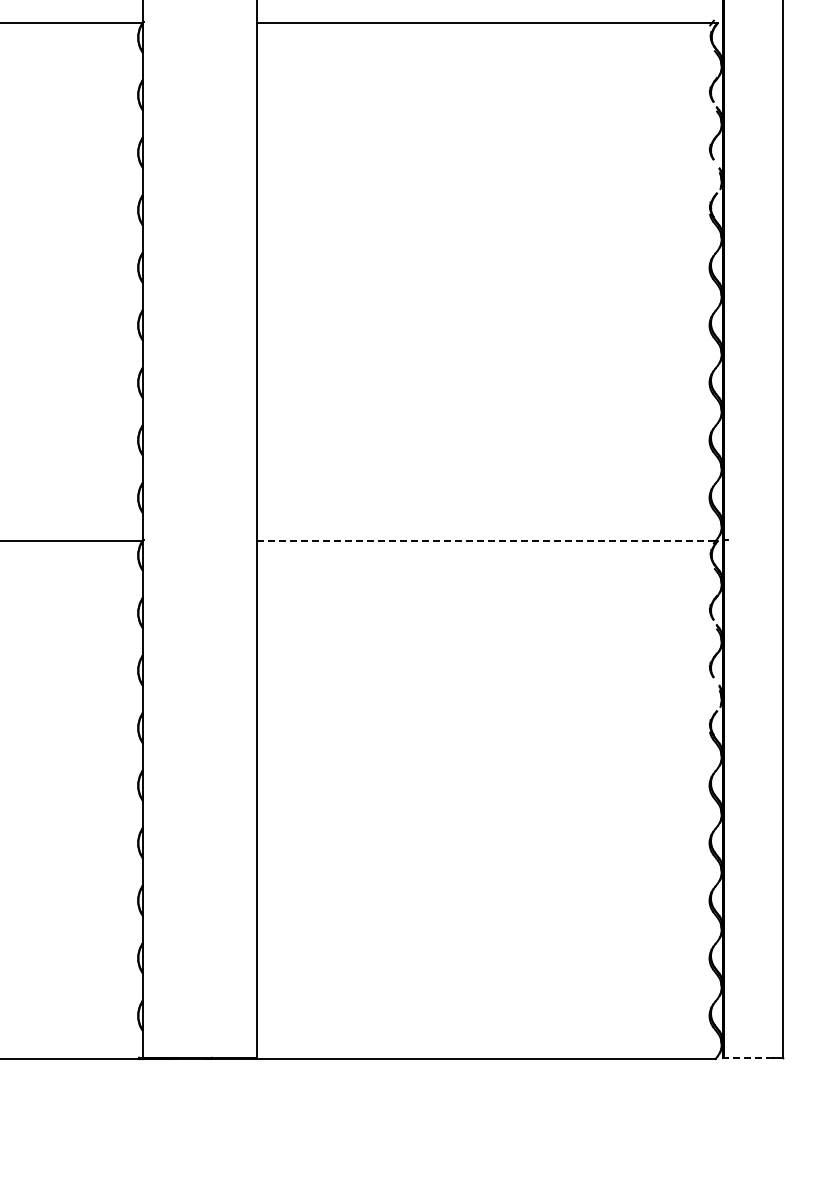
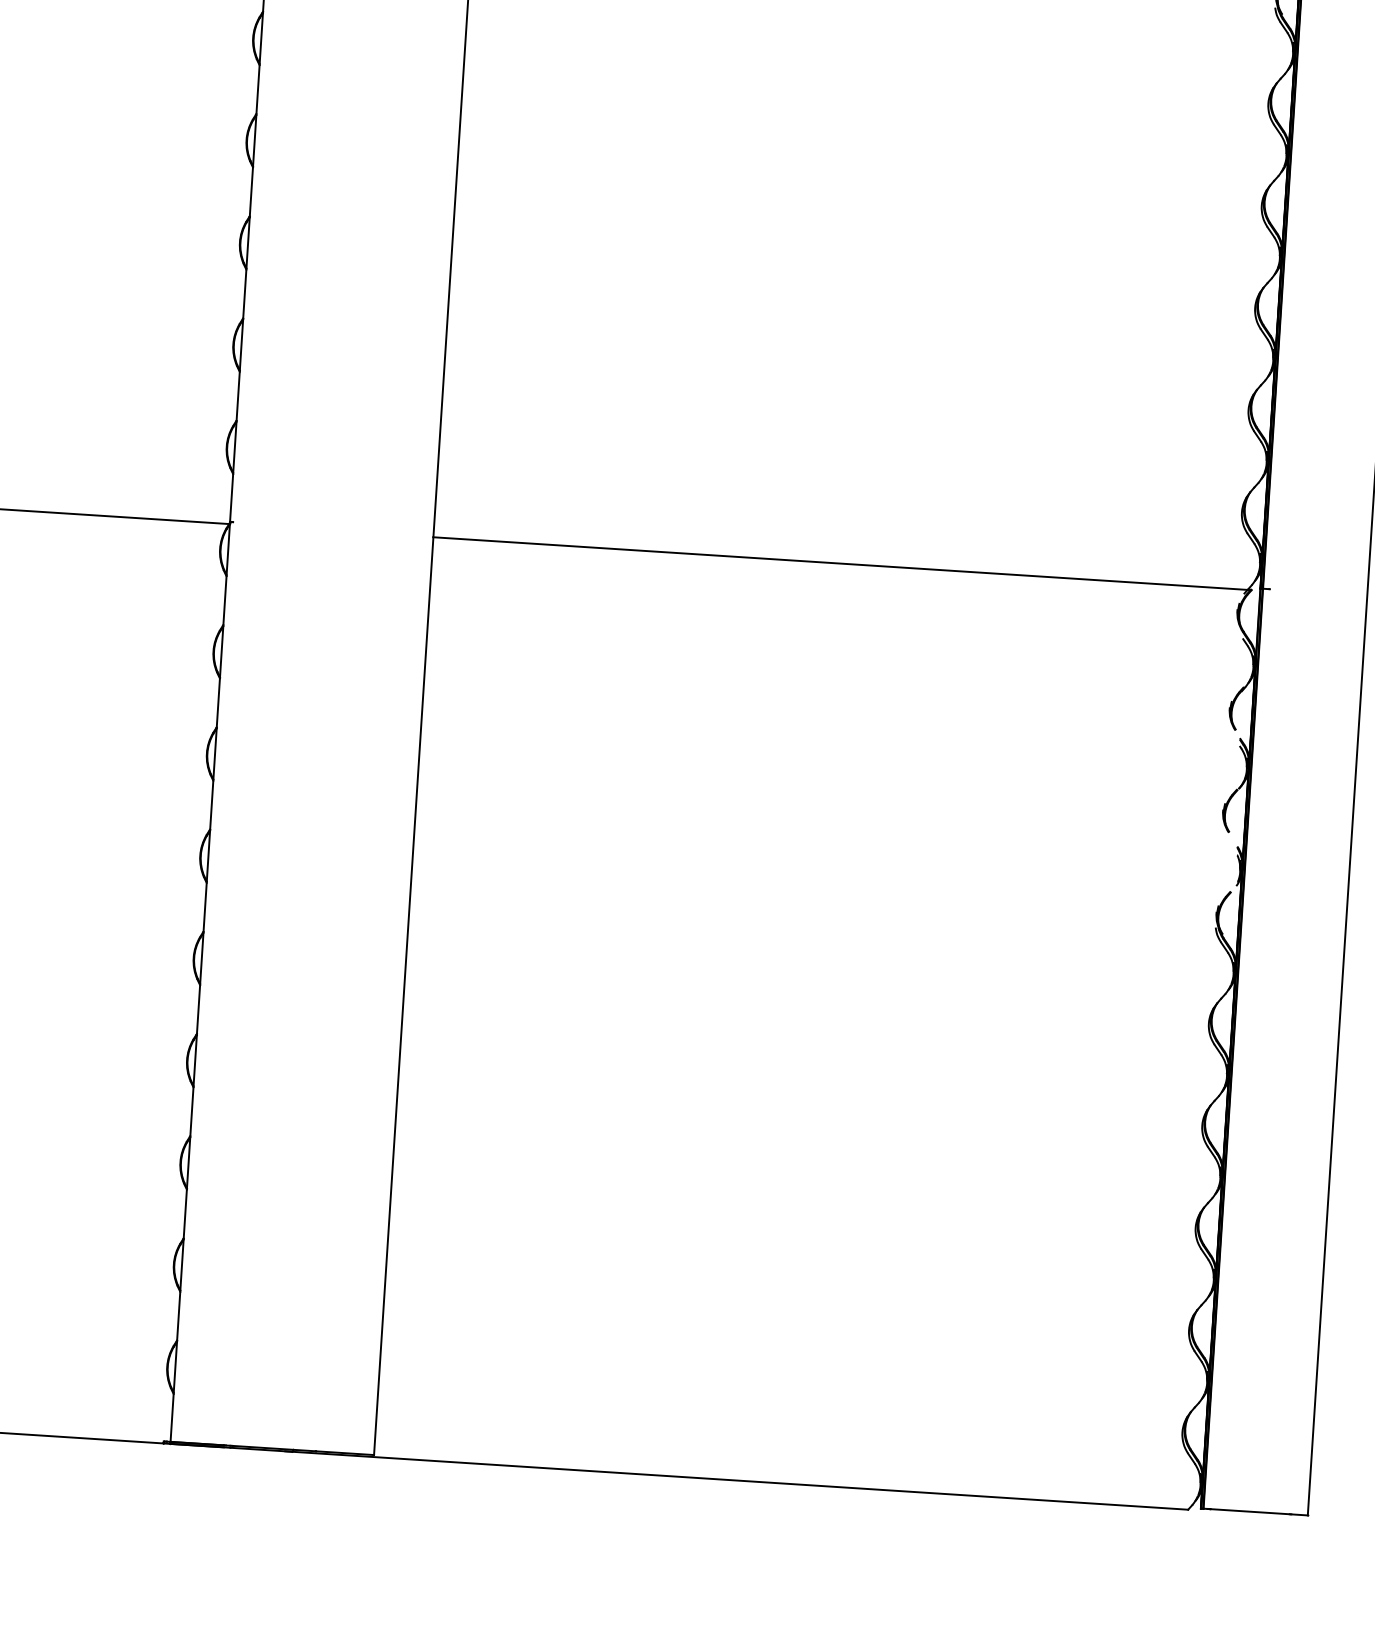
line: (487, 541) -> (842, 564), dashed -> solid
line: (749, 1057) -> (1248, 1510), dashed -> solid

